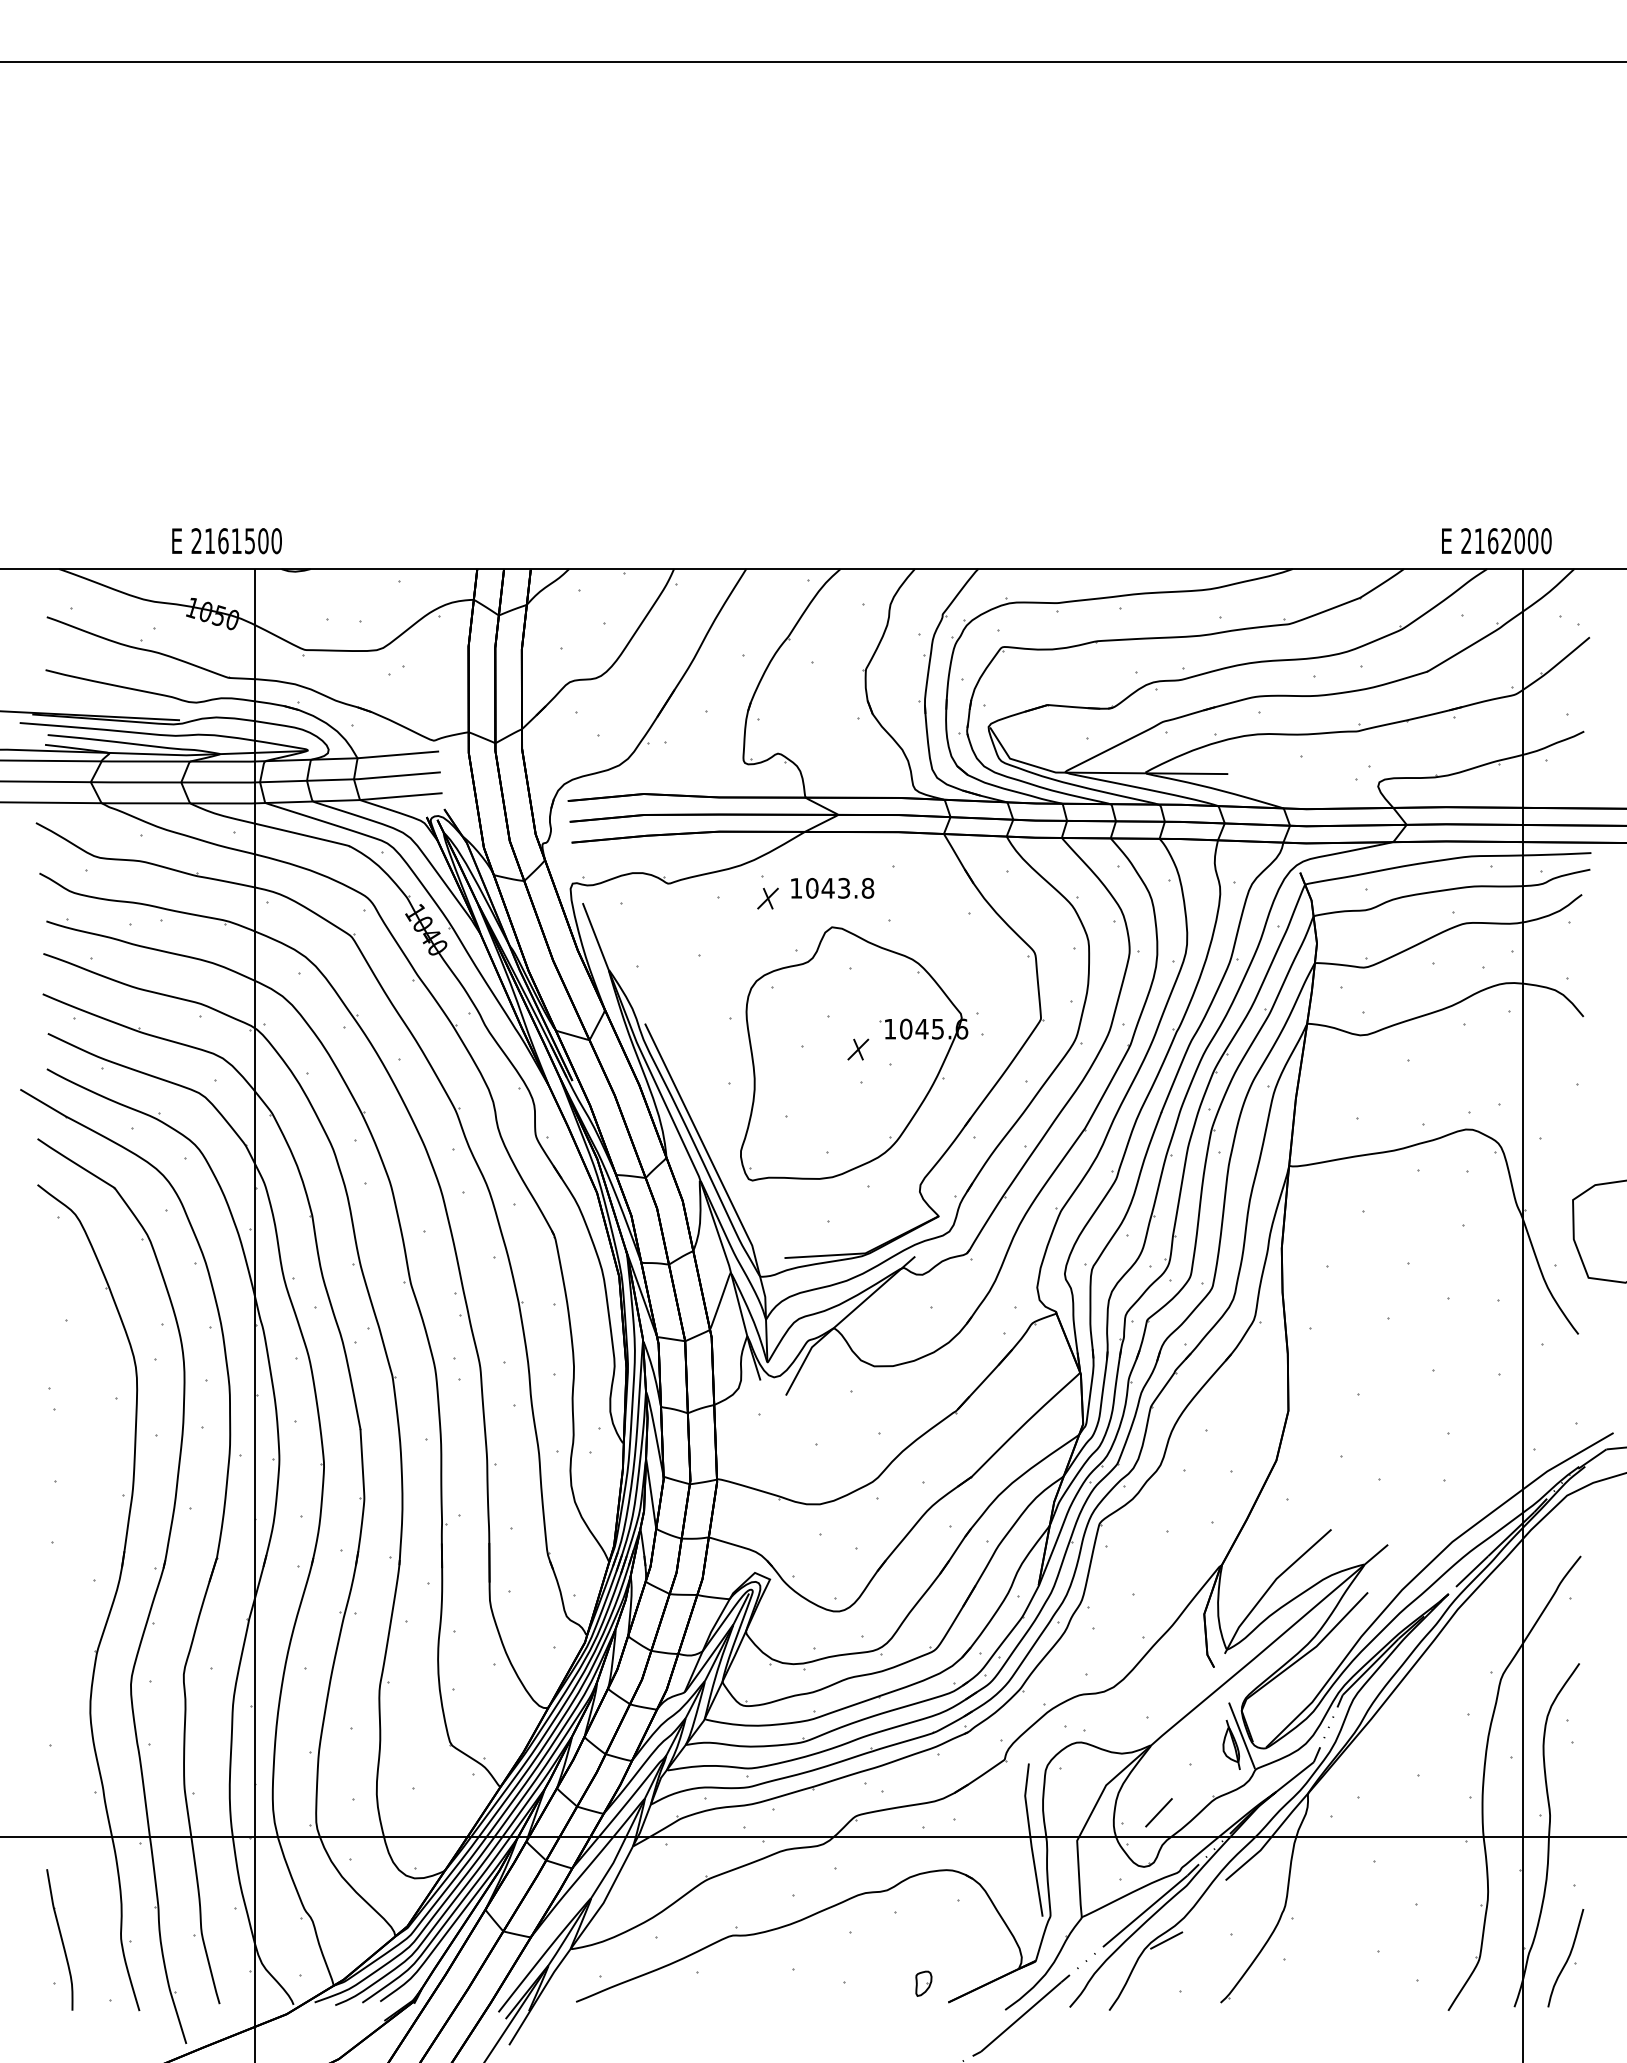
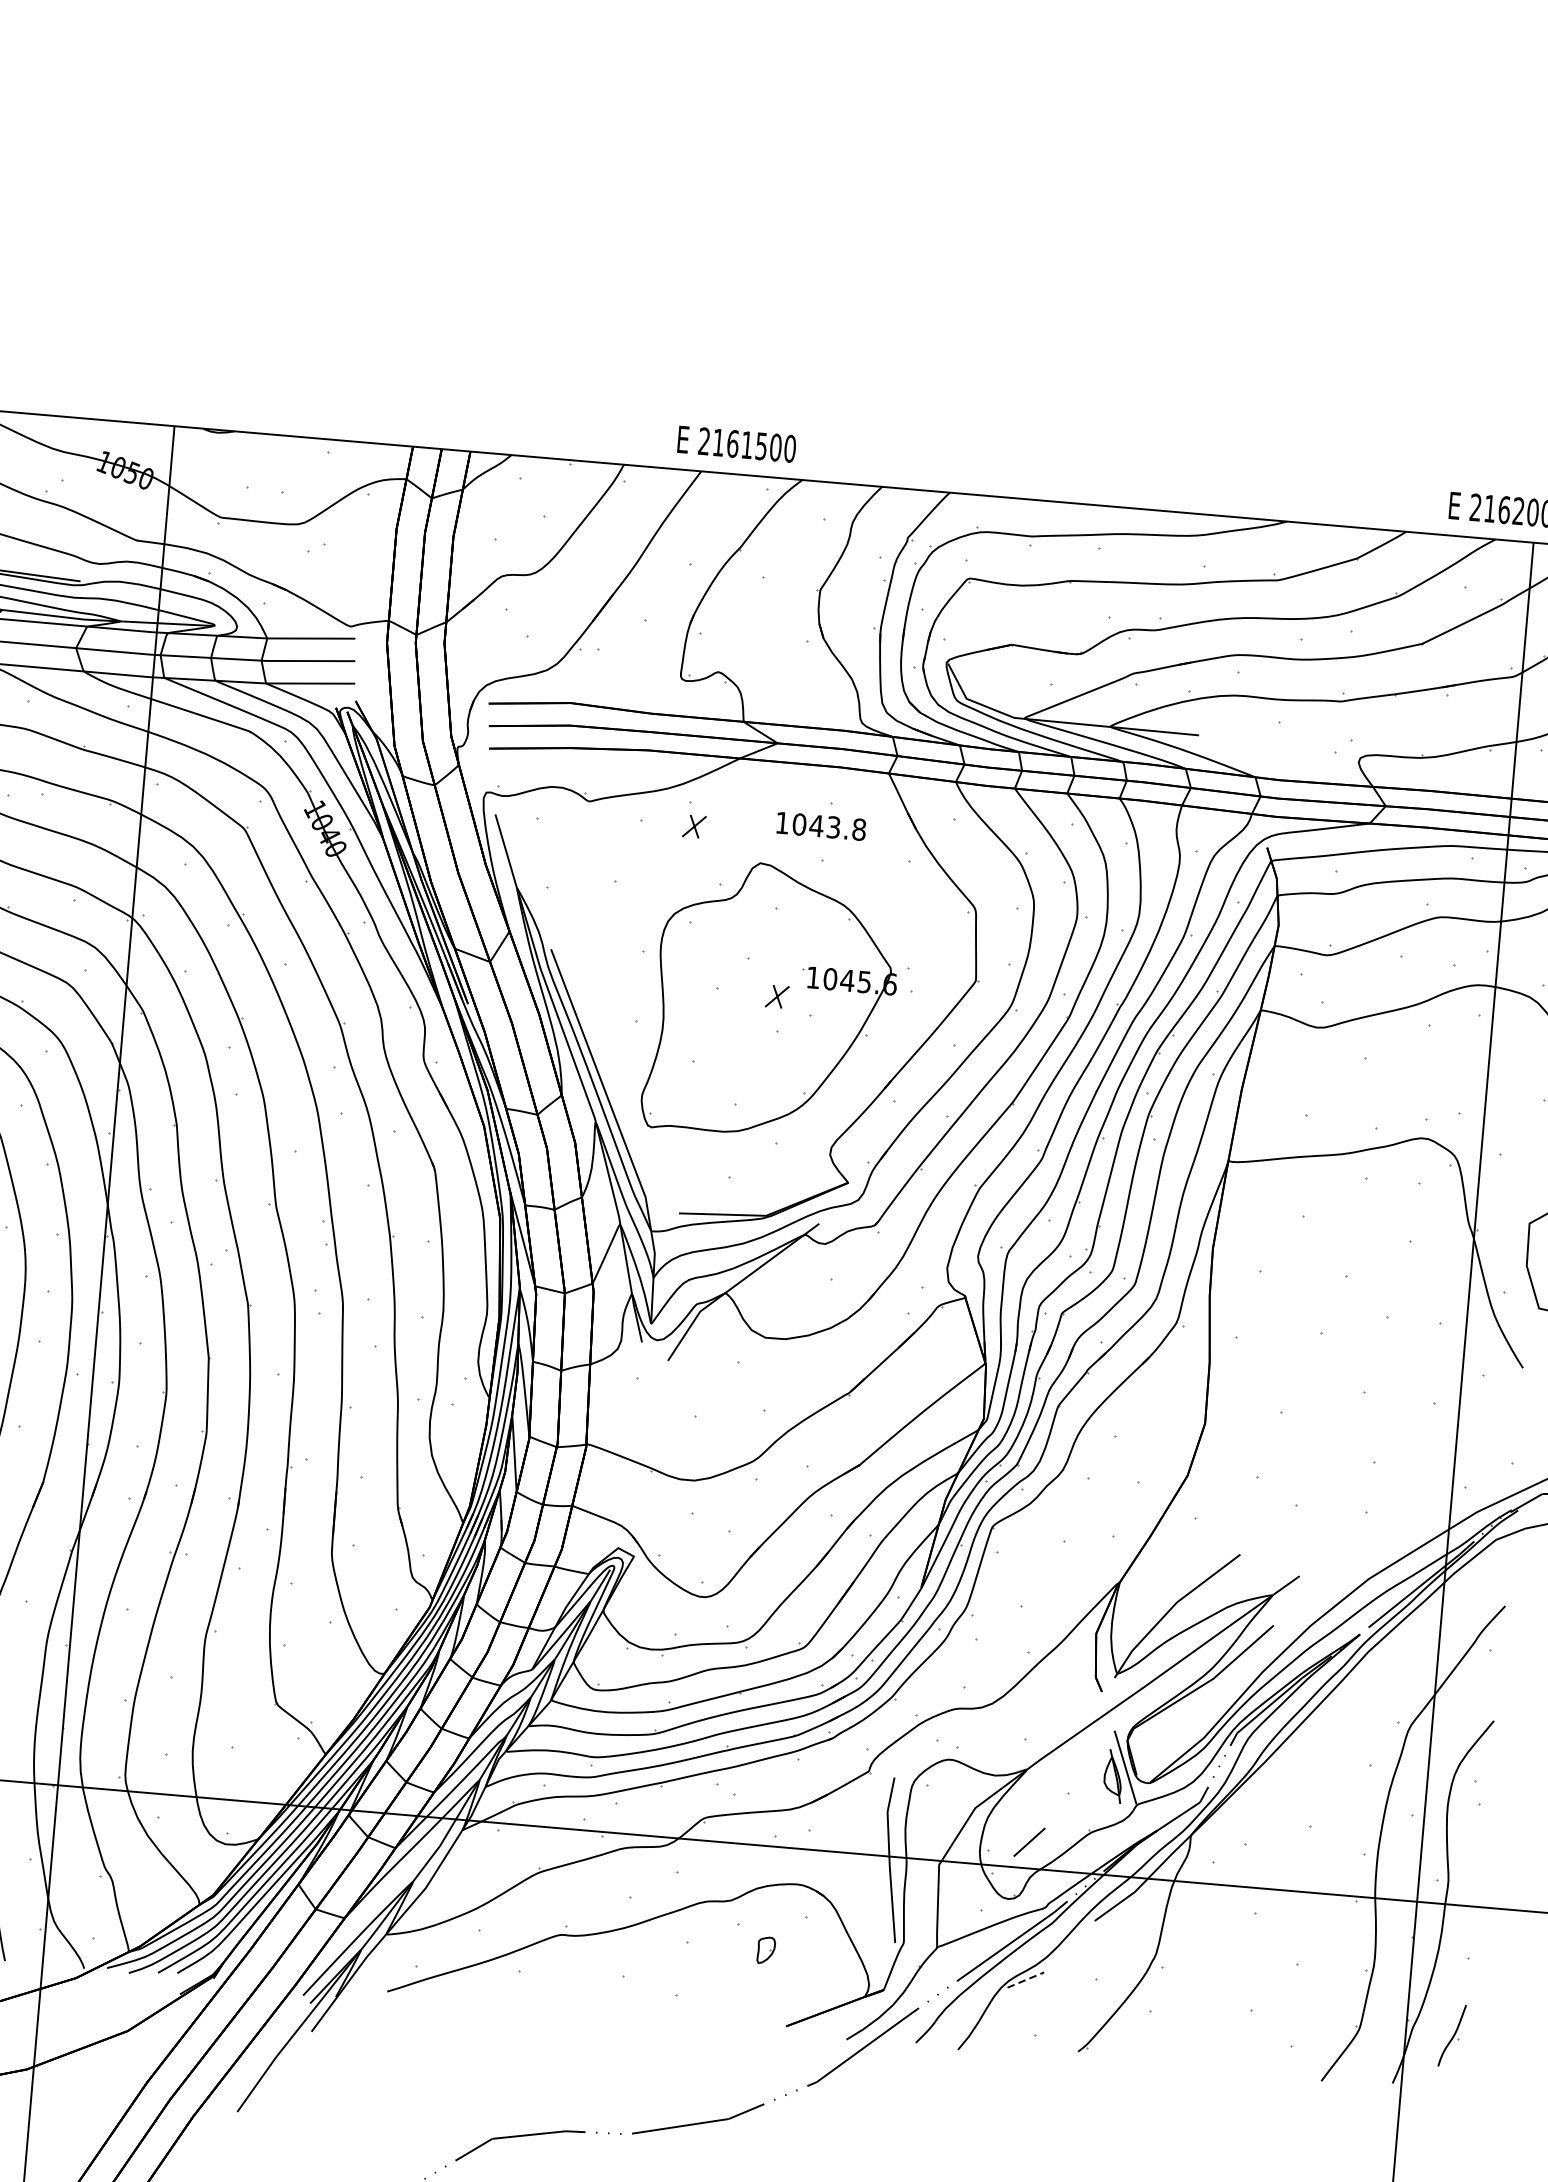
text: (226, 541) -> (736, 444), moved
part: (832, 888) -> (821, 826), moved
line: (1167, 1940) -> (1026, 1980), solid -> dashed
part: (1565, 1958) -> (1451, 2035), size x0.6
part: (923, 1983) -> (765, 1950), moved

